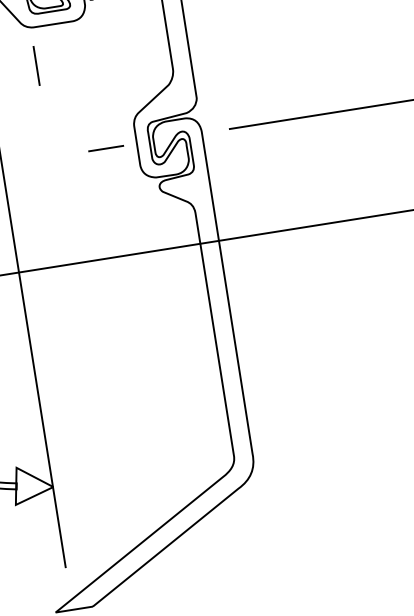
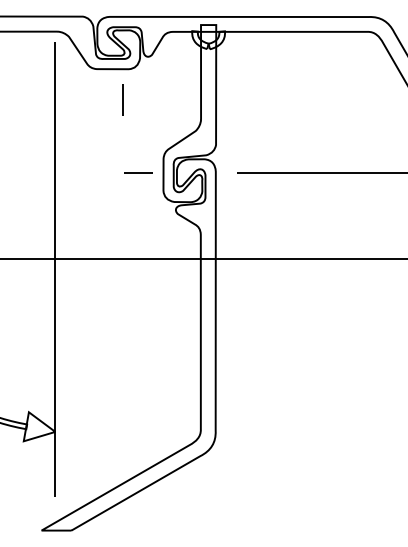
line: (36, 65) -> (122, 99), moved

